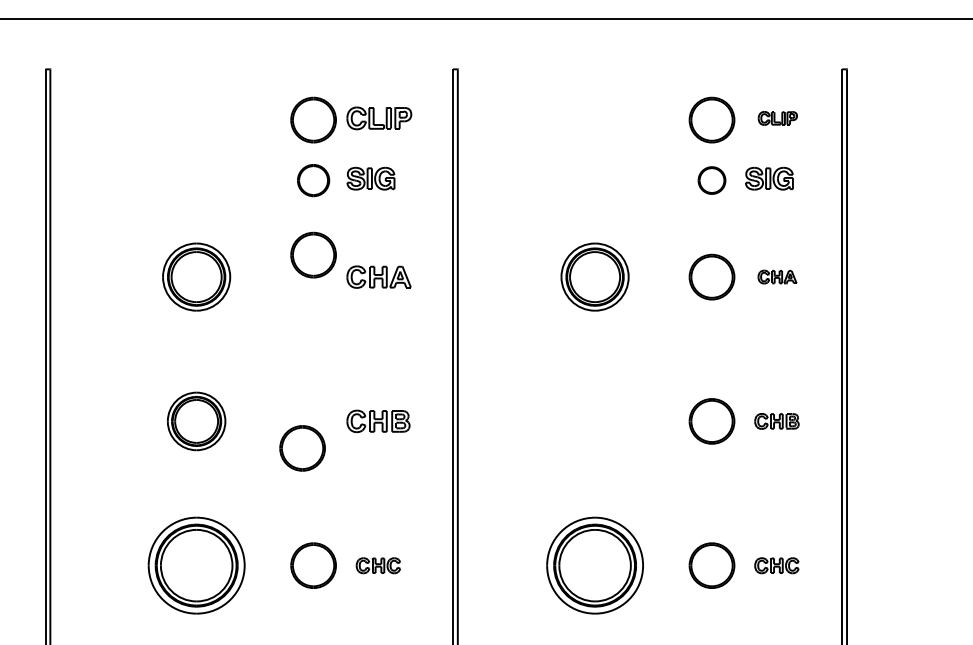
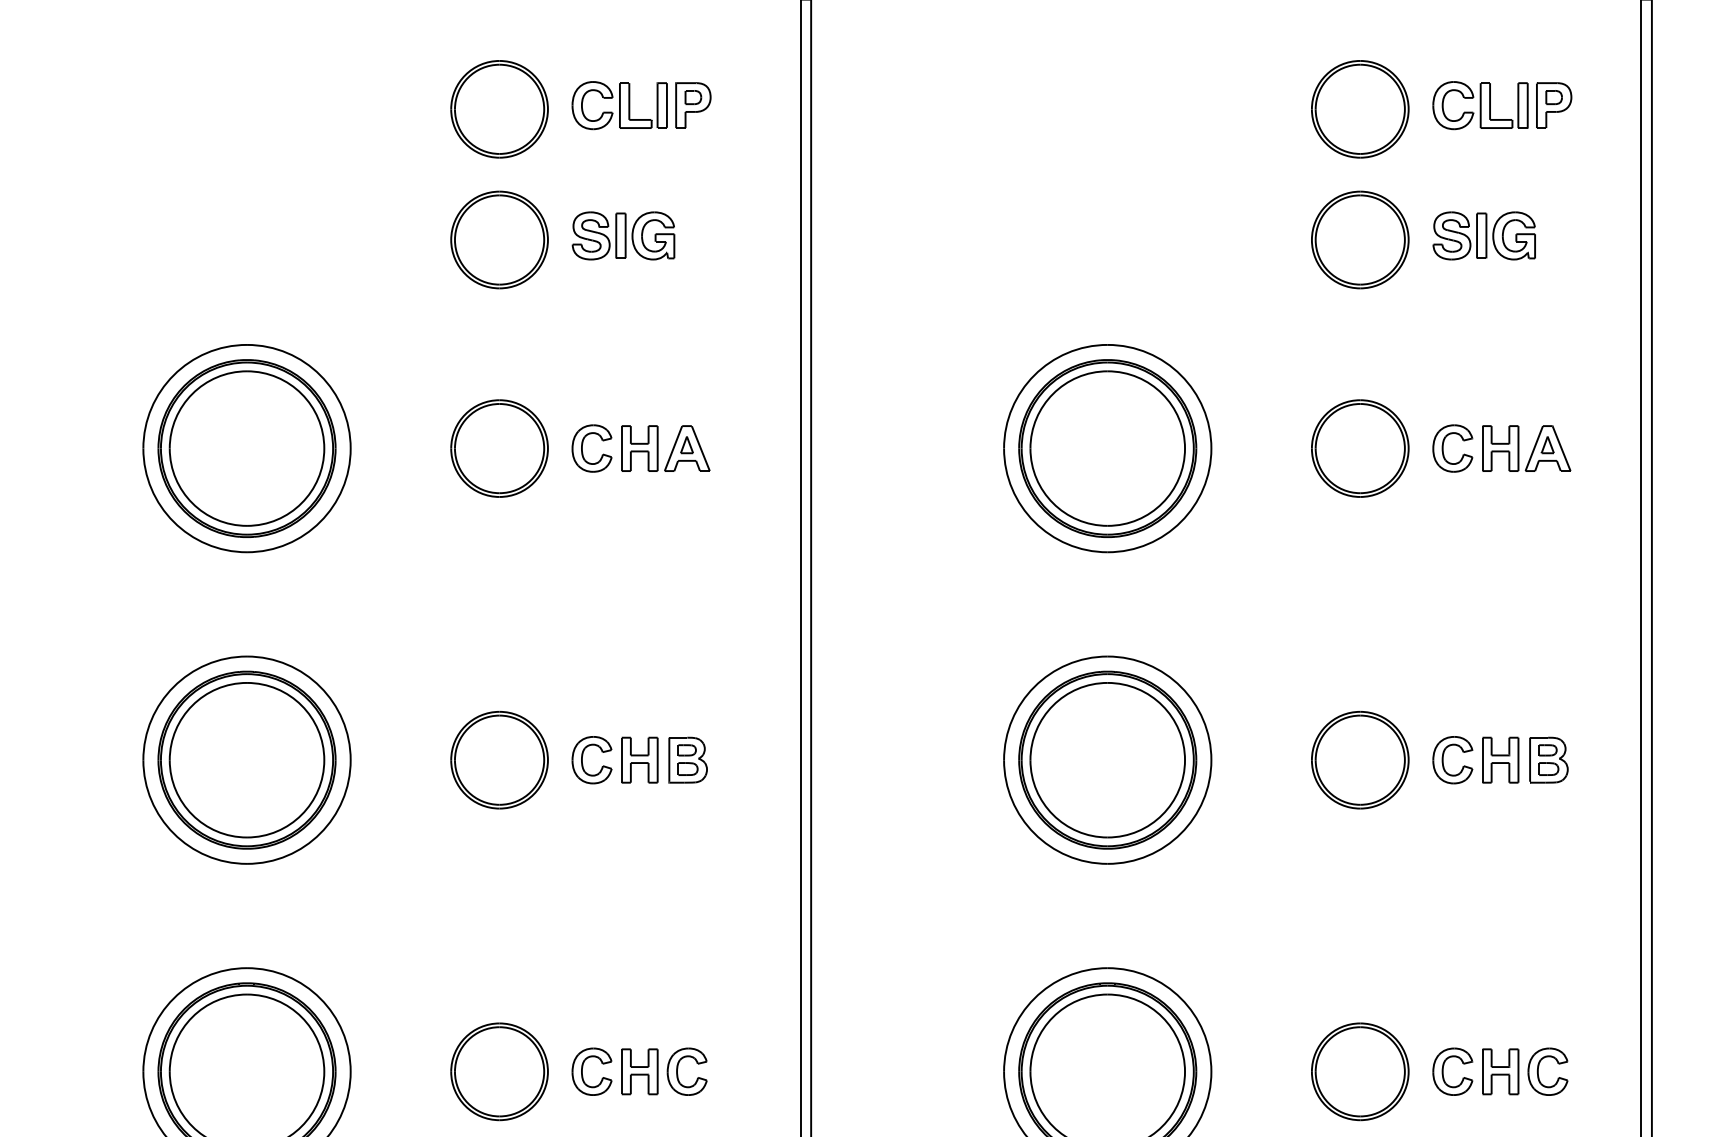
part: (777, 118) -> (1501, 105), size x1.67
part: (313, 180) -> (499, 239), size x1.43
part: (711, 180) -> (1359, 239), size x1.67
part: (313, 254) -> (499, 447), moved
part: (196, 276) -> (246, 447), size x1.43
part: (594, 276) -> (1106, 447), size x1.43
part: (777, 276) -> (1501, 447), size x1.67
part: (196, 421) -> (246, 760), size x1.67
part: (594, 421) -> (1106, 760), added
part: (776, 421) -> (1499, 760), size x1.43
part: (302, 448) -> (499, 760), moved
part: (378, 565) -> (639, 1071), size x1.43
part: (776, 565) -> (1499, 1071), size x1.43

